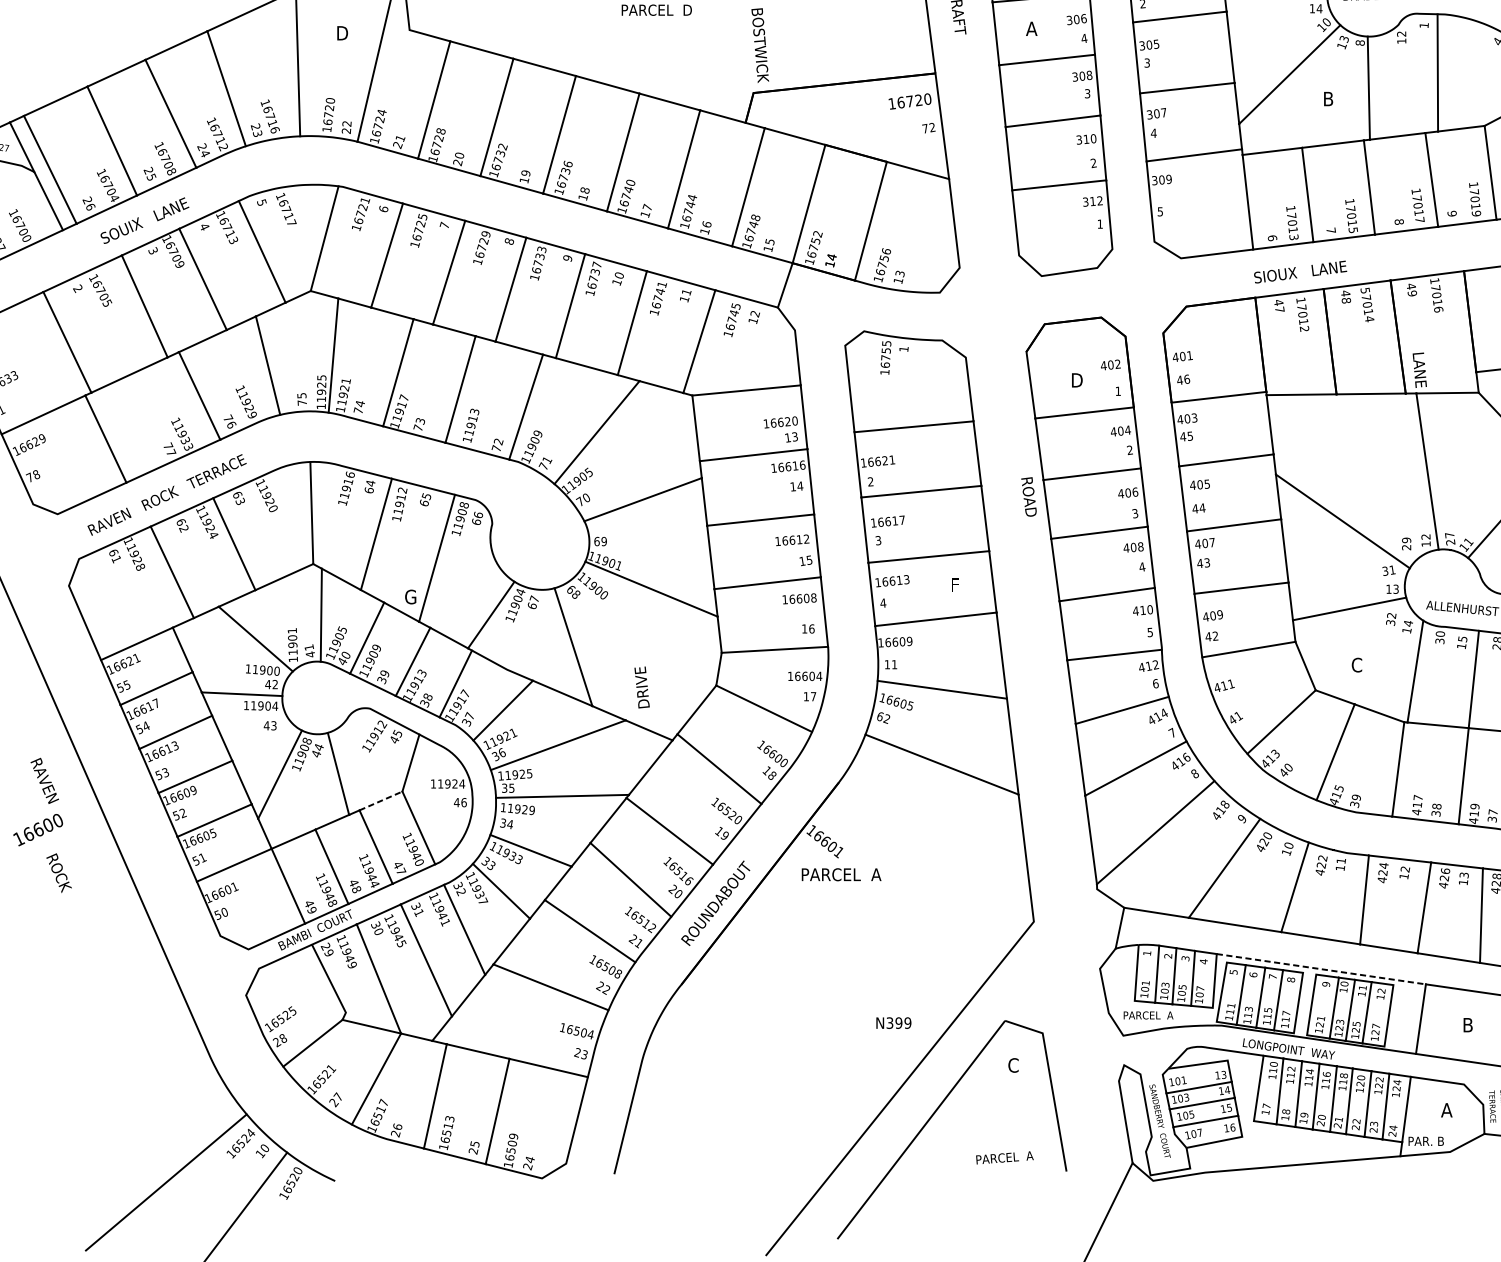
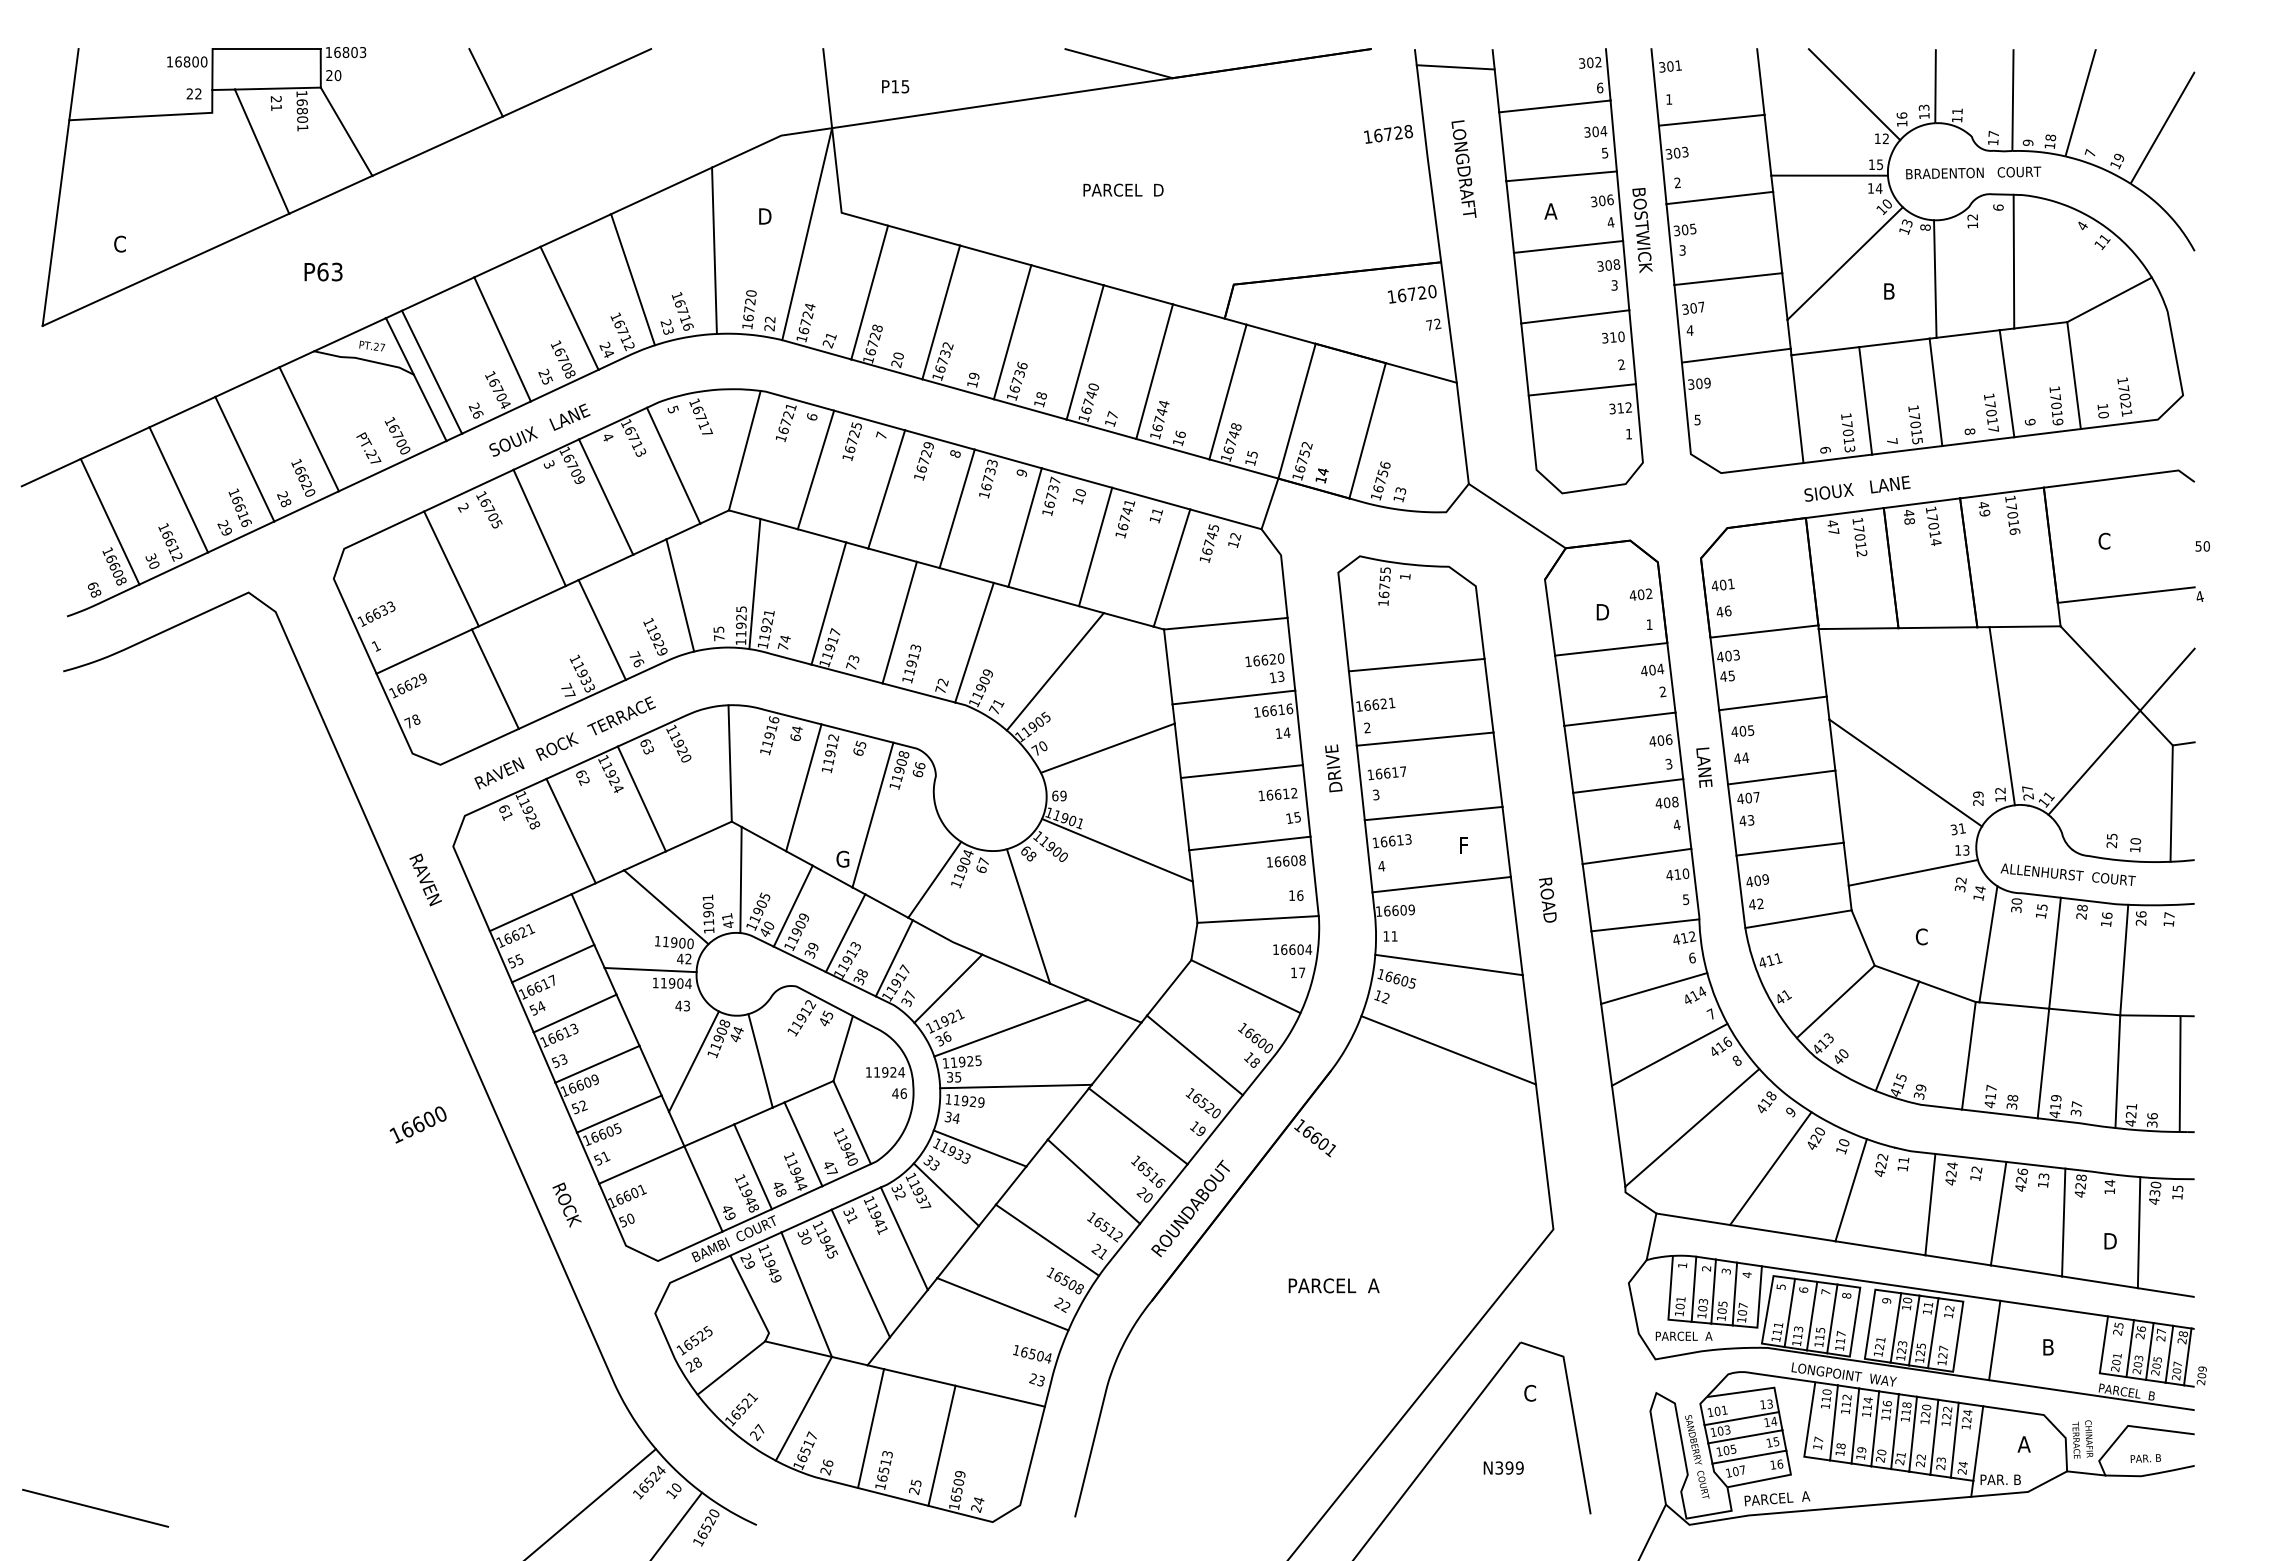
text: (1424, 25) -> (1998, 207), 1 -> 6
text: (760, 45) -> (1642, 230), moved
text: (1364, 290) -> (1930, 509), 57014 -> 17014
line: (1001, 295) -> (1516, 515), added
text: (1419, 370) -> (1704, 767), moved
text: (1028, 496) -> (1547, 899), moved
text: (641, 687) -> (1333, 768), moved
text: (880, 716) -> (1378, 995), 62 -> 12
text: (44, 780) -> (425, 879), moved
line: (381, 800) -> (809, 1091), dashed -> solid
text: (58, 872) -> (566, 1204), moved
text: (841, 874) -> (1333, 1285), moved
line: (1321, 969) -> (1881, 1283), dashed -> solid
text: (893, 1022) -> (1503, 1467), moved
text: (1005, 1157) -> (1777, 1498), moved

